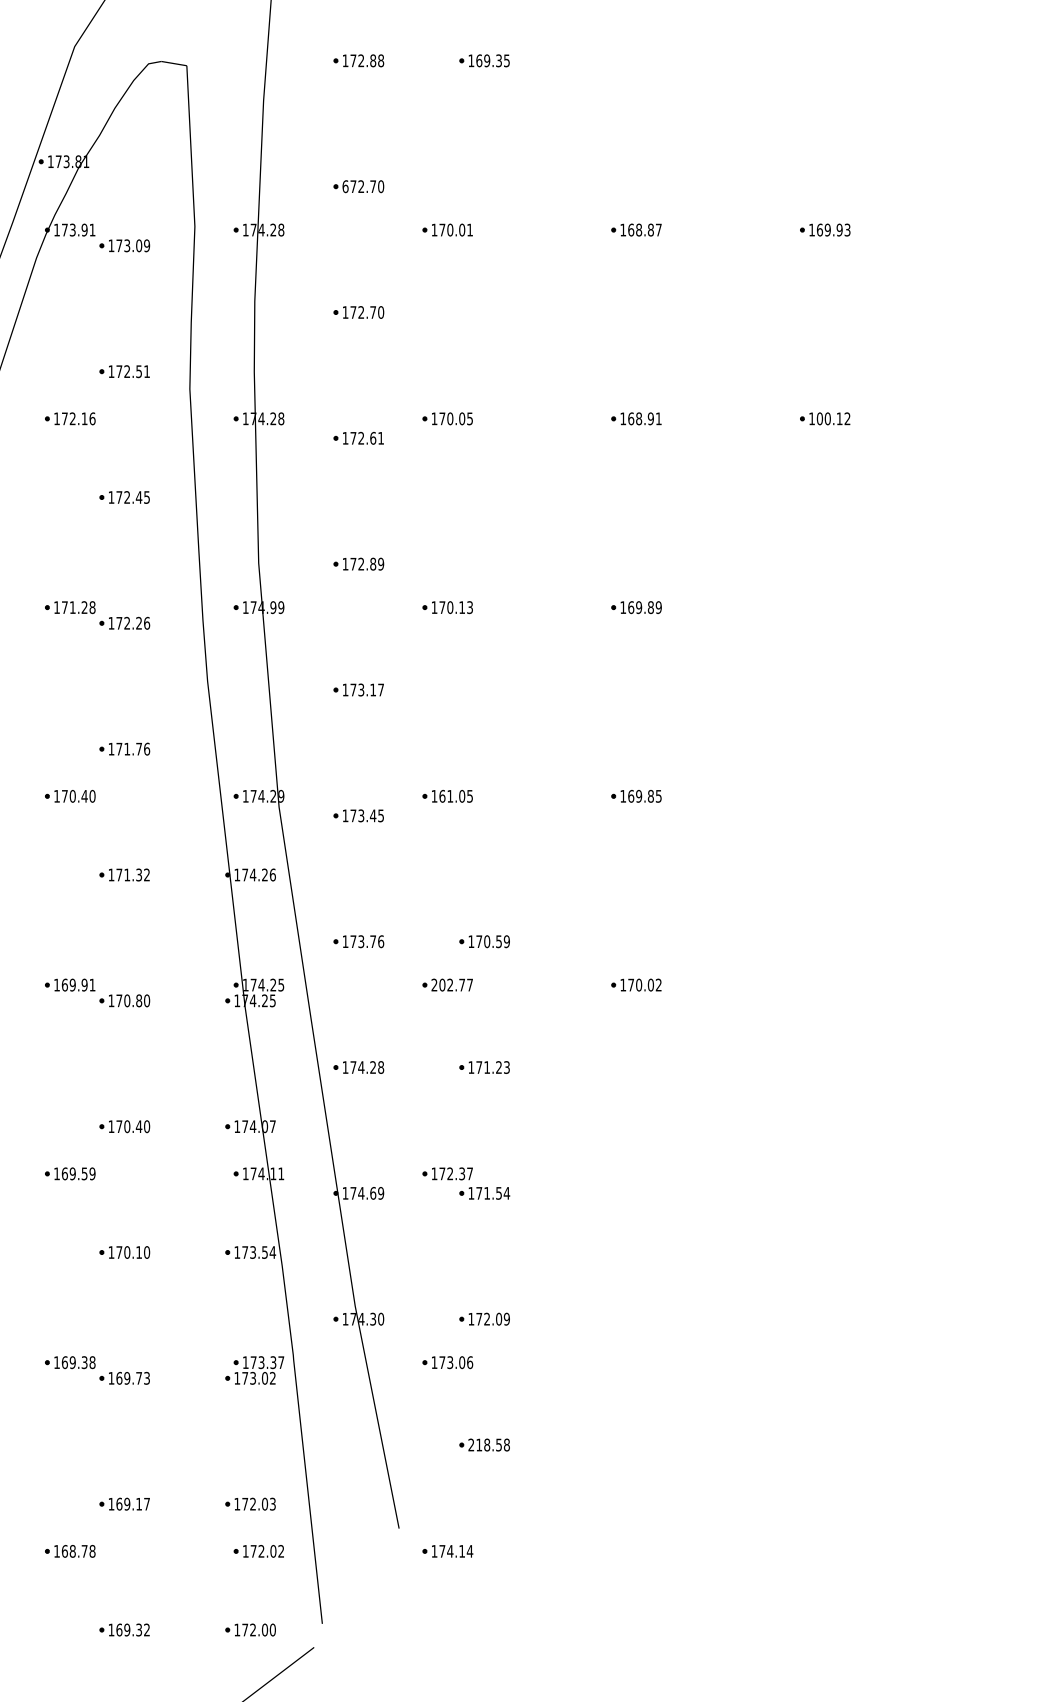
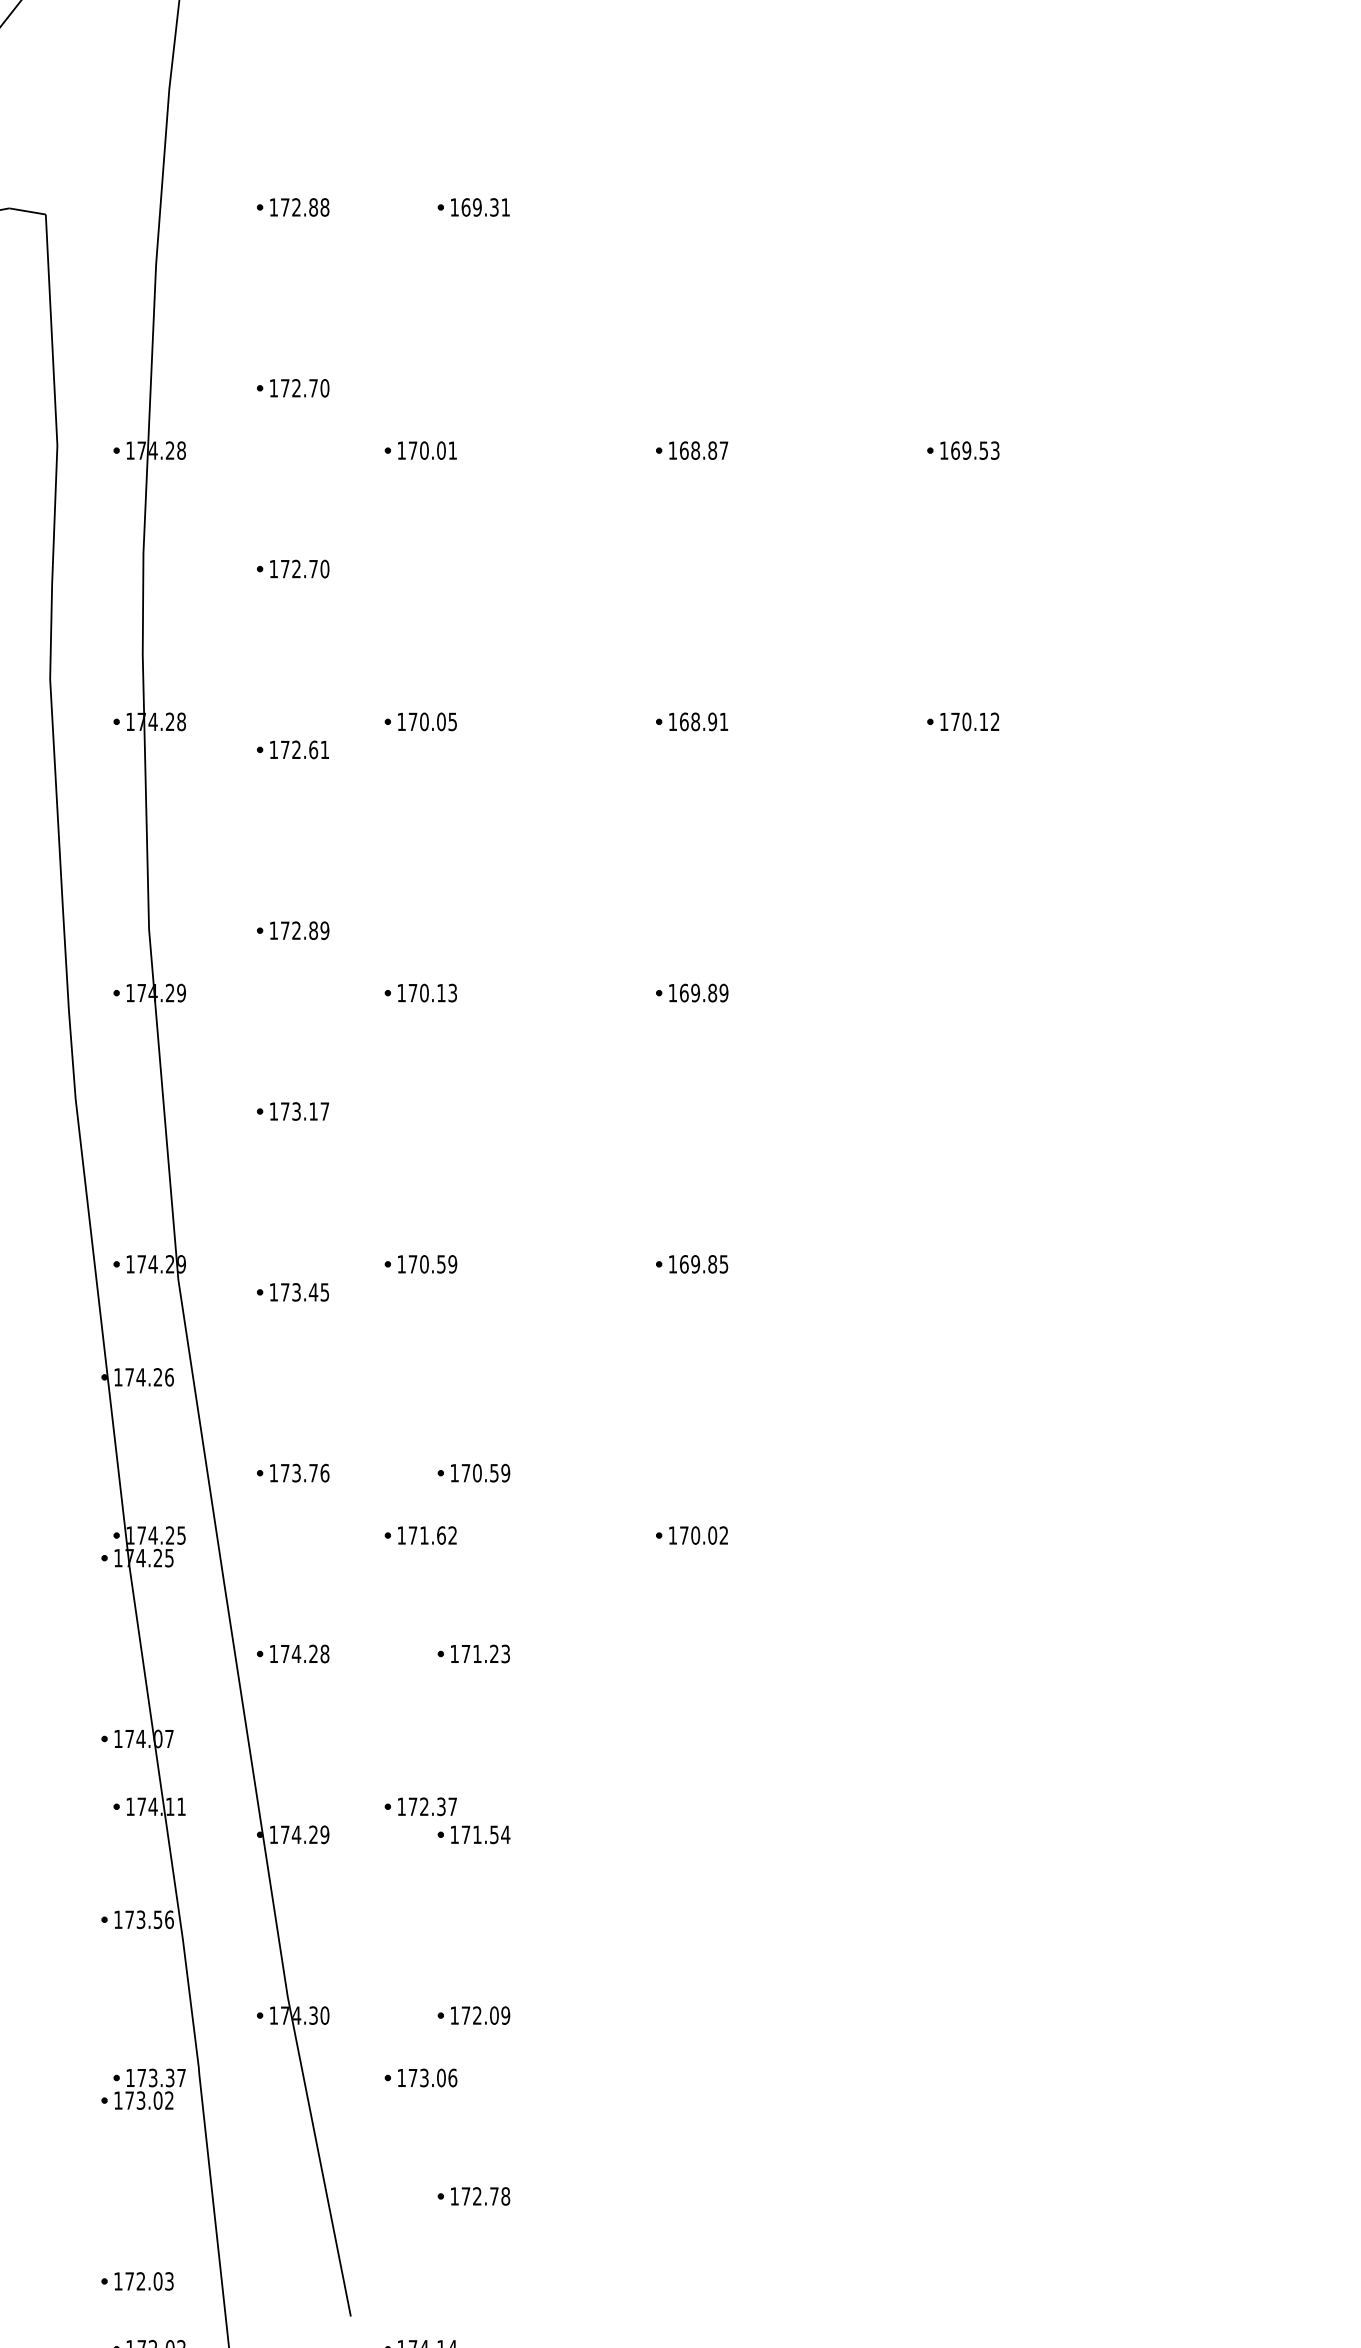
text: (506, 60) -> (505, 206), 169.35 -> 169.31
text: (345, 186) -> (273, 388), 672.70 -> 172.70
text: (839, 229) -> (983, 449), 169.93 -> 169.53
text: (819, 418) -> (954, 721), 100.12 -> 170.12
text: (273, 607) -> (170, 992), 174.99 -> 174.29
text: (456, 795) -> (433, 1263), 161.05 -> 170.59
text: (451, 984) -> (426, 1534), 202.77 -> 171.62
text: (373, 1193) -> (314, 1834), 174.69 -> 174.29
text: (272, 1252) -> (168, 1919), 173.54 -> 173.56
text: (484, 1444) -> (473, 2195), 218.58 -> 172.78

